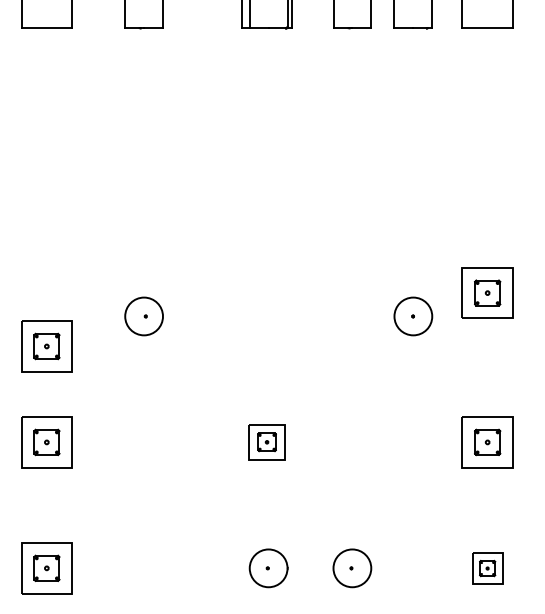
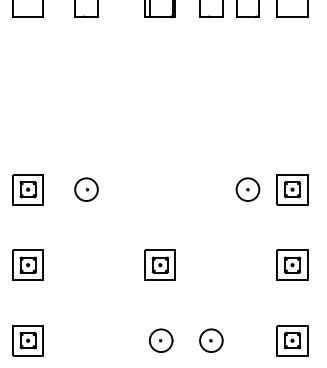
part: (487, 292) -> (292, 189), moved
part: (45, 346) -> (27, 189), moved
part: (265, 441) -> (159, 264), size x1.43
part: (487, 567) -> (292, 340), size x1.67

